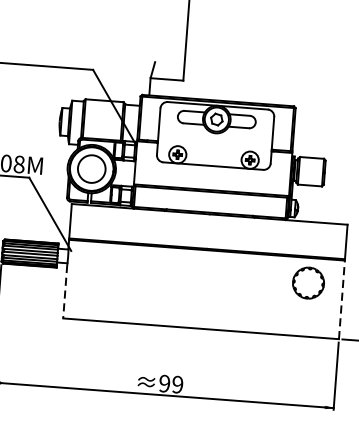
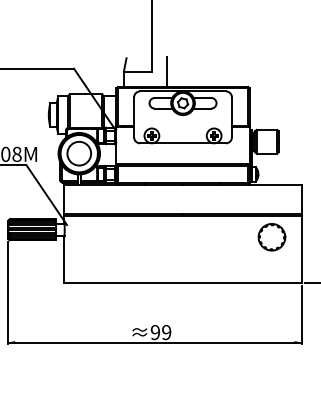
line: (200, 82) -> (166, 72), added
line: (65, 292) -> (64, 260), dashed -> solid
line: (341, 299) -> (301, 249), dashed -> solid

